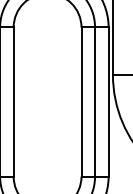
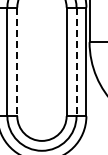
line: (13, 102) -> (17, 62), solid -> dashed
line: (94, 102) -> (76, 62), solid -> dashed

